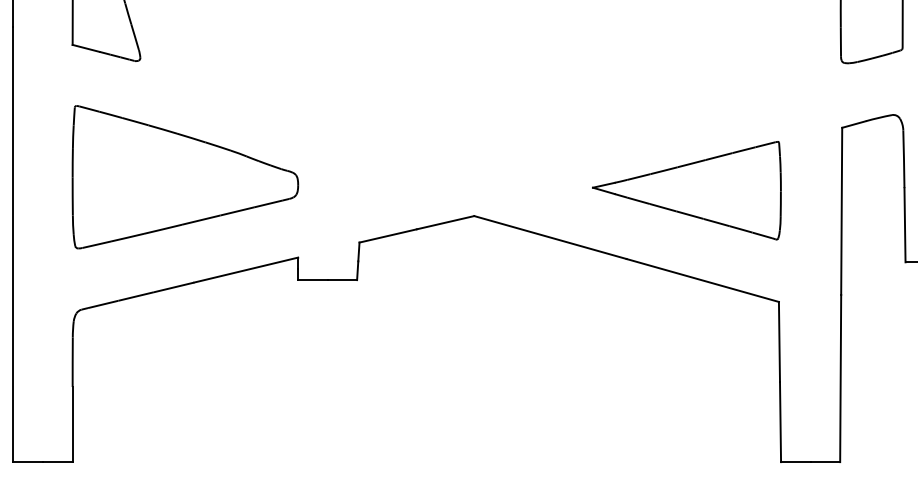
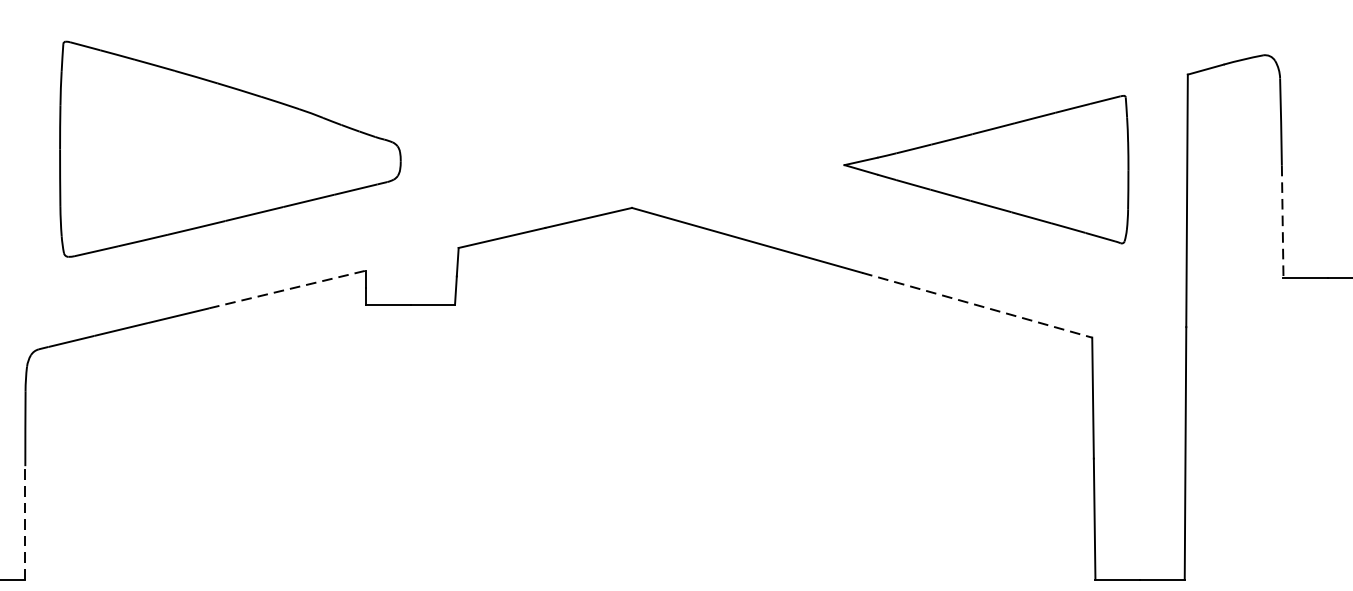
part: (185, 177) -> (230, 149), moved
part: (686, 190) -> (985, 169), moved
line: (905, 225) -> (1283, 222), solid -> dashed
line: (246, 269) -> (287, 288), solid -> dashed
line: (703, 280) -> (978, 305), solid -> dashed
line: (72, 424) -> (25, 522), solid -> dashed

